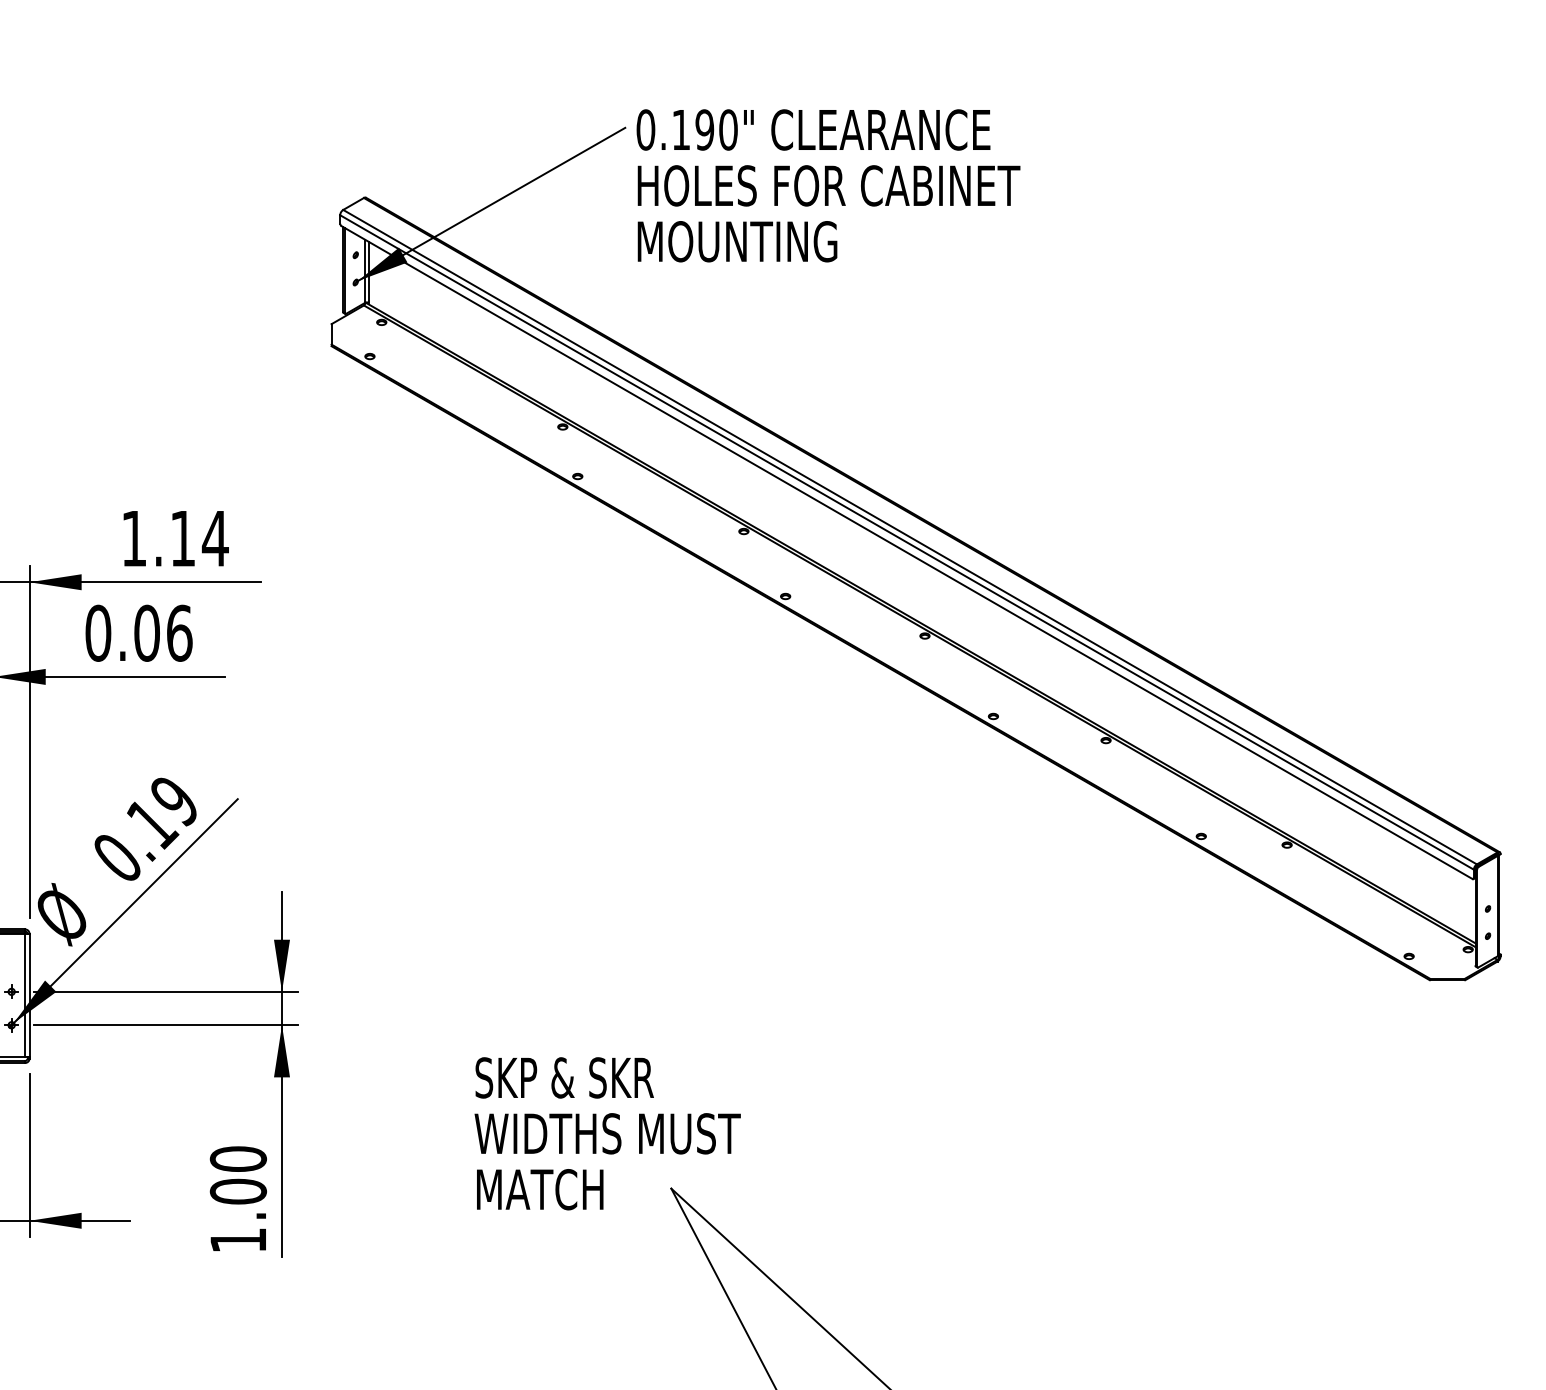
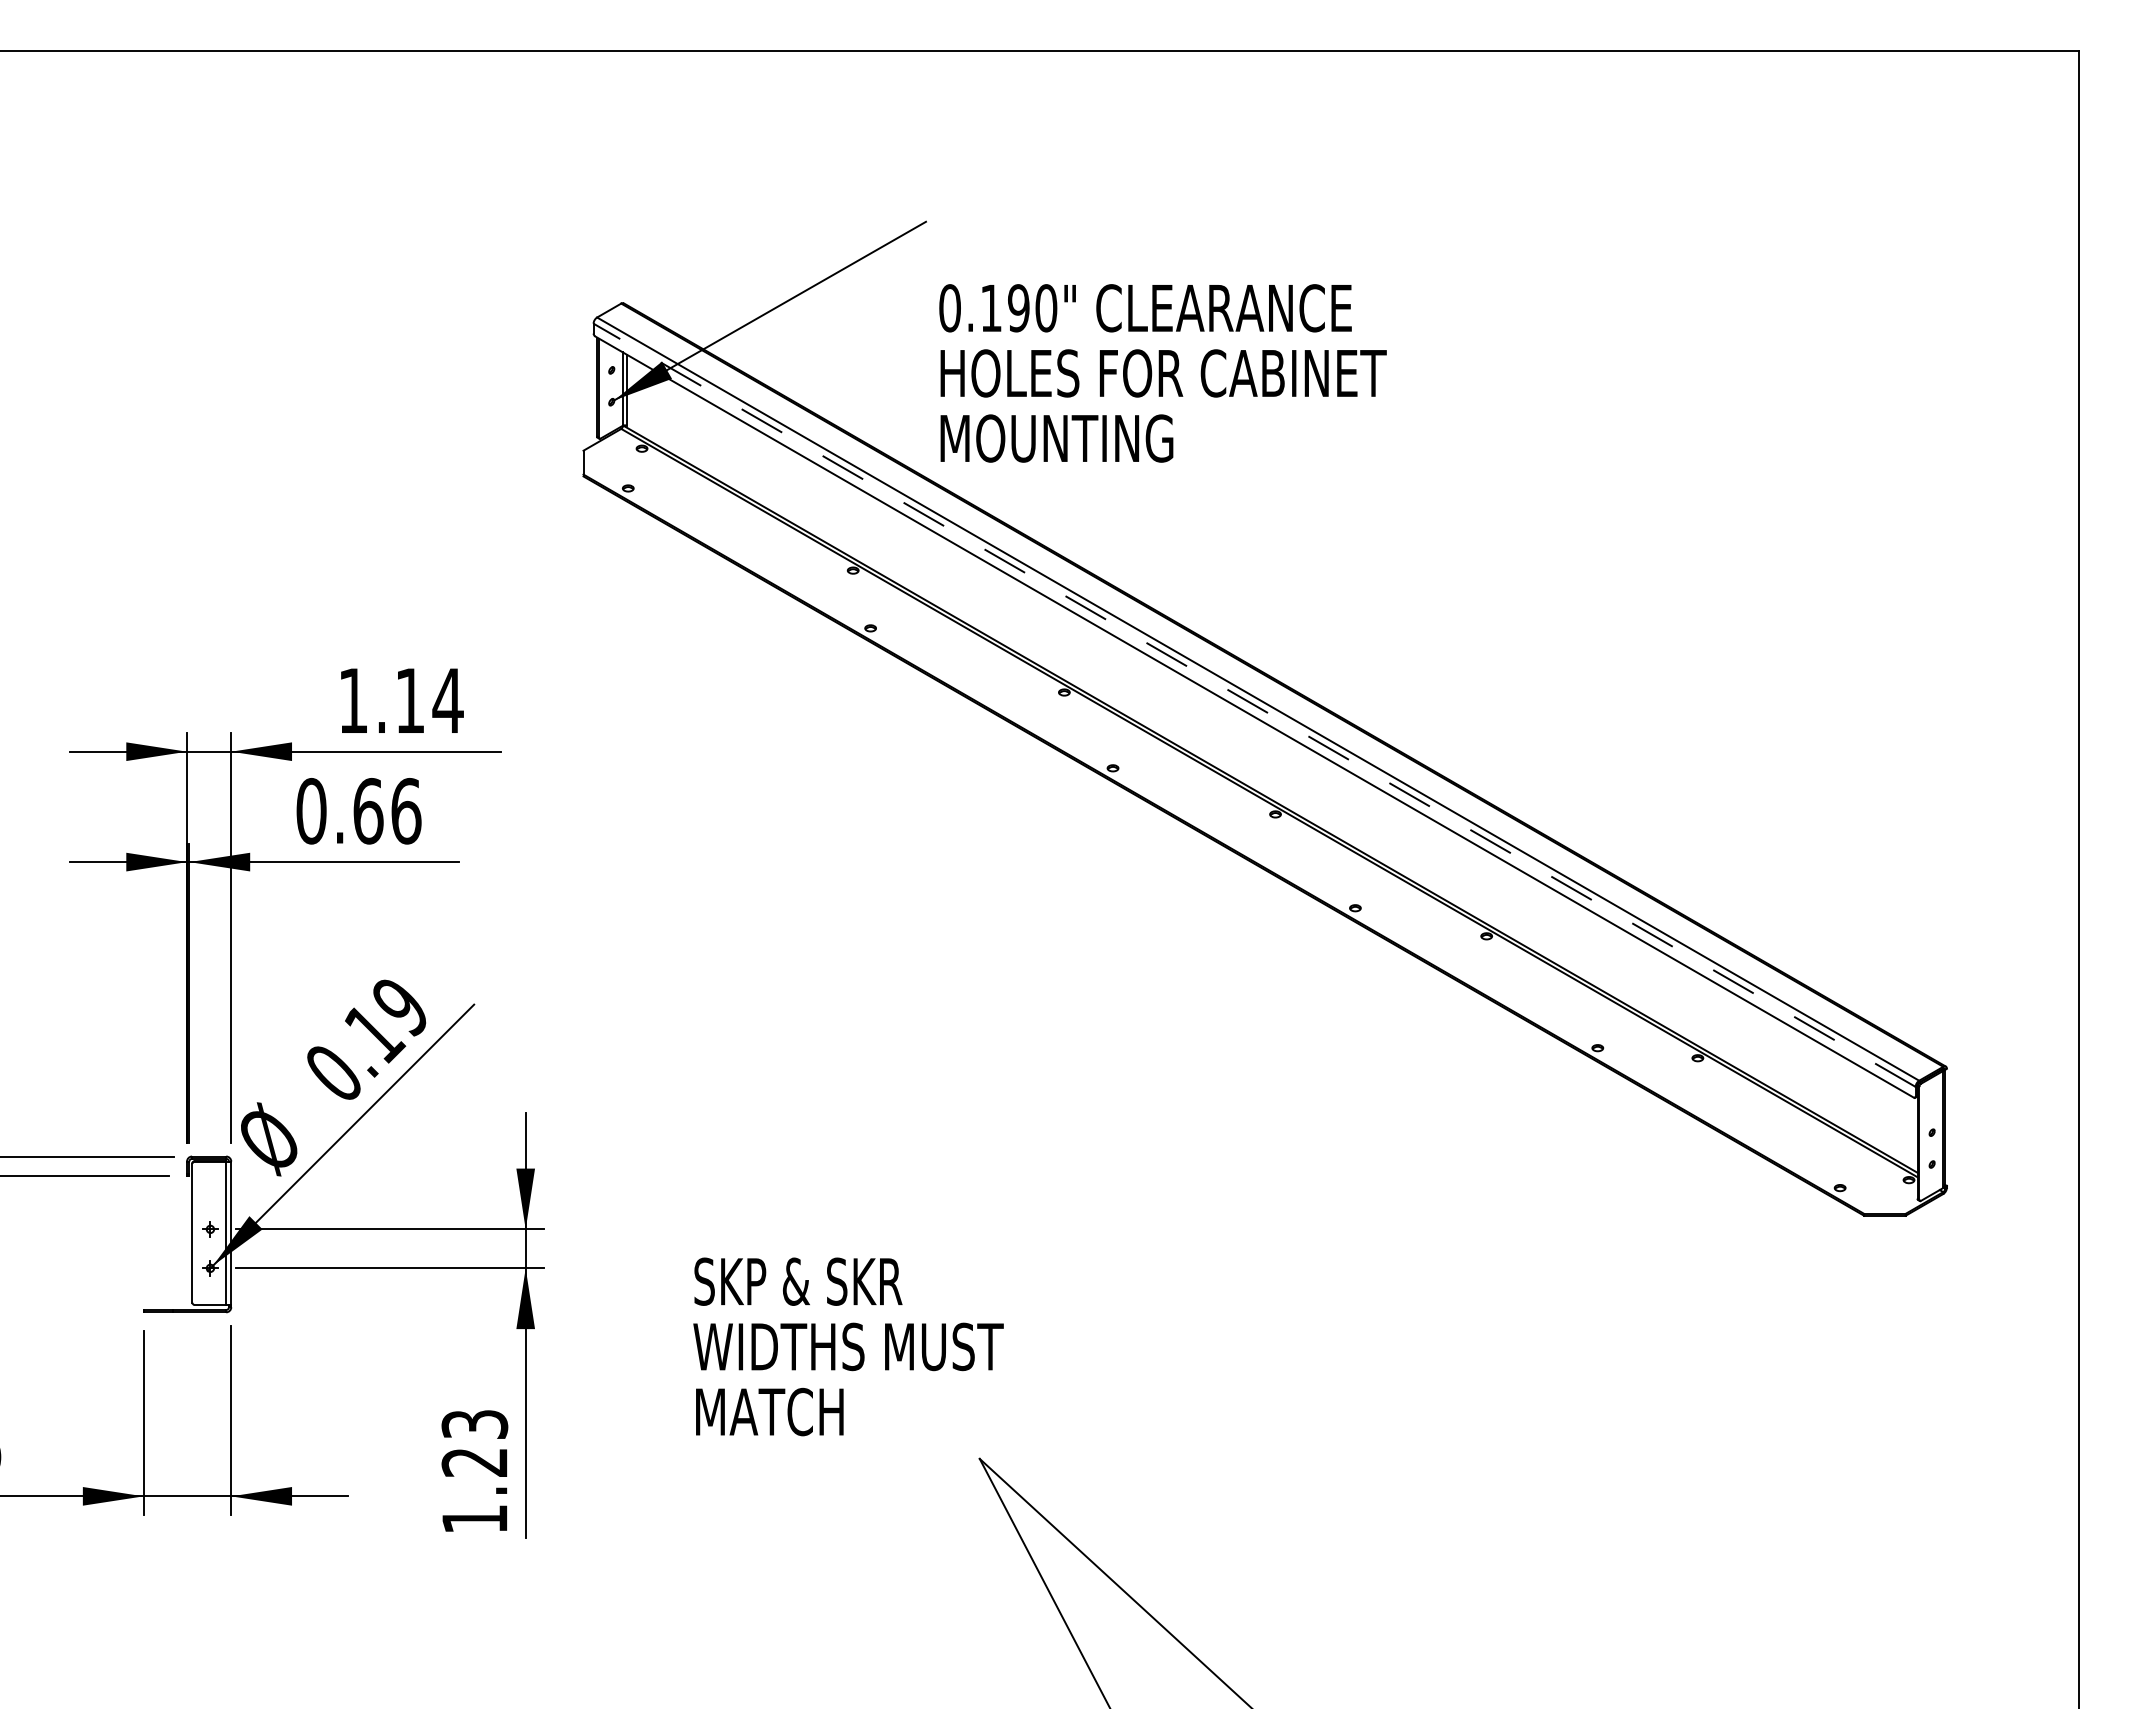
text: (828, 185) -> (1162, 373), moved
line: (906, 542) -> (1254, 705), solid -> dashed
text: (147, 633) -> (368, 811), 0.06 -> 0.66
text: (607, 1133) -> (848, 1346), moved
text: (238, 1175) -> (474, 1443), 1.00 -> 1.23

